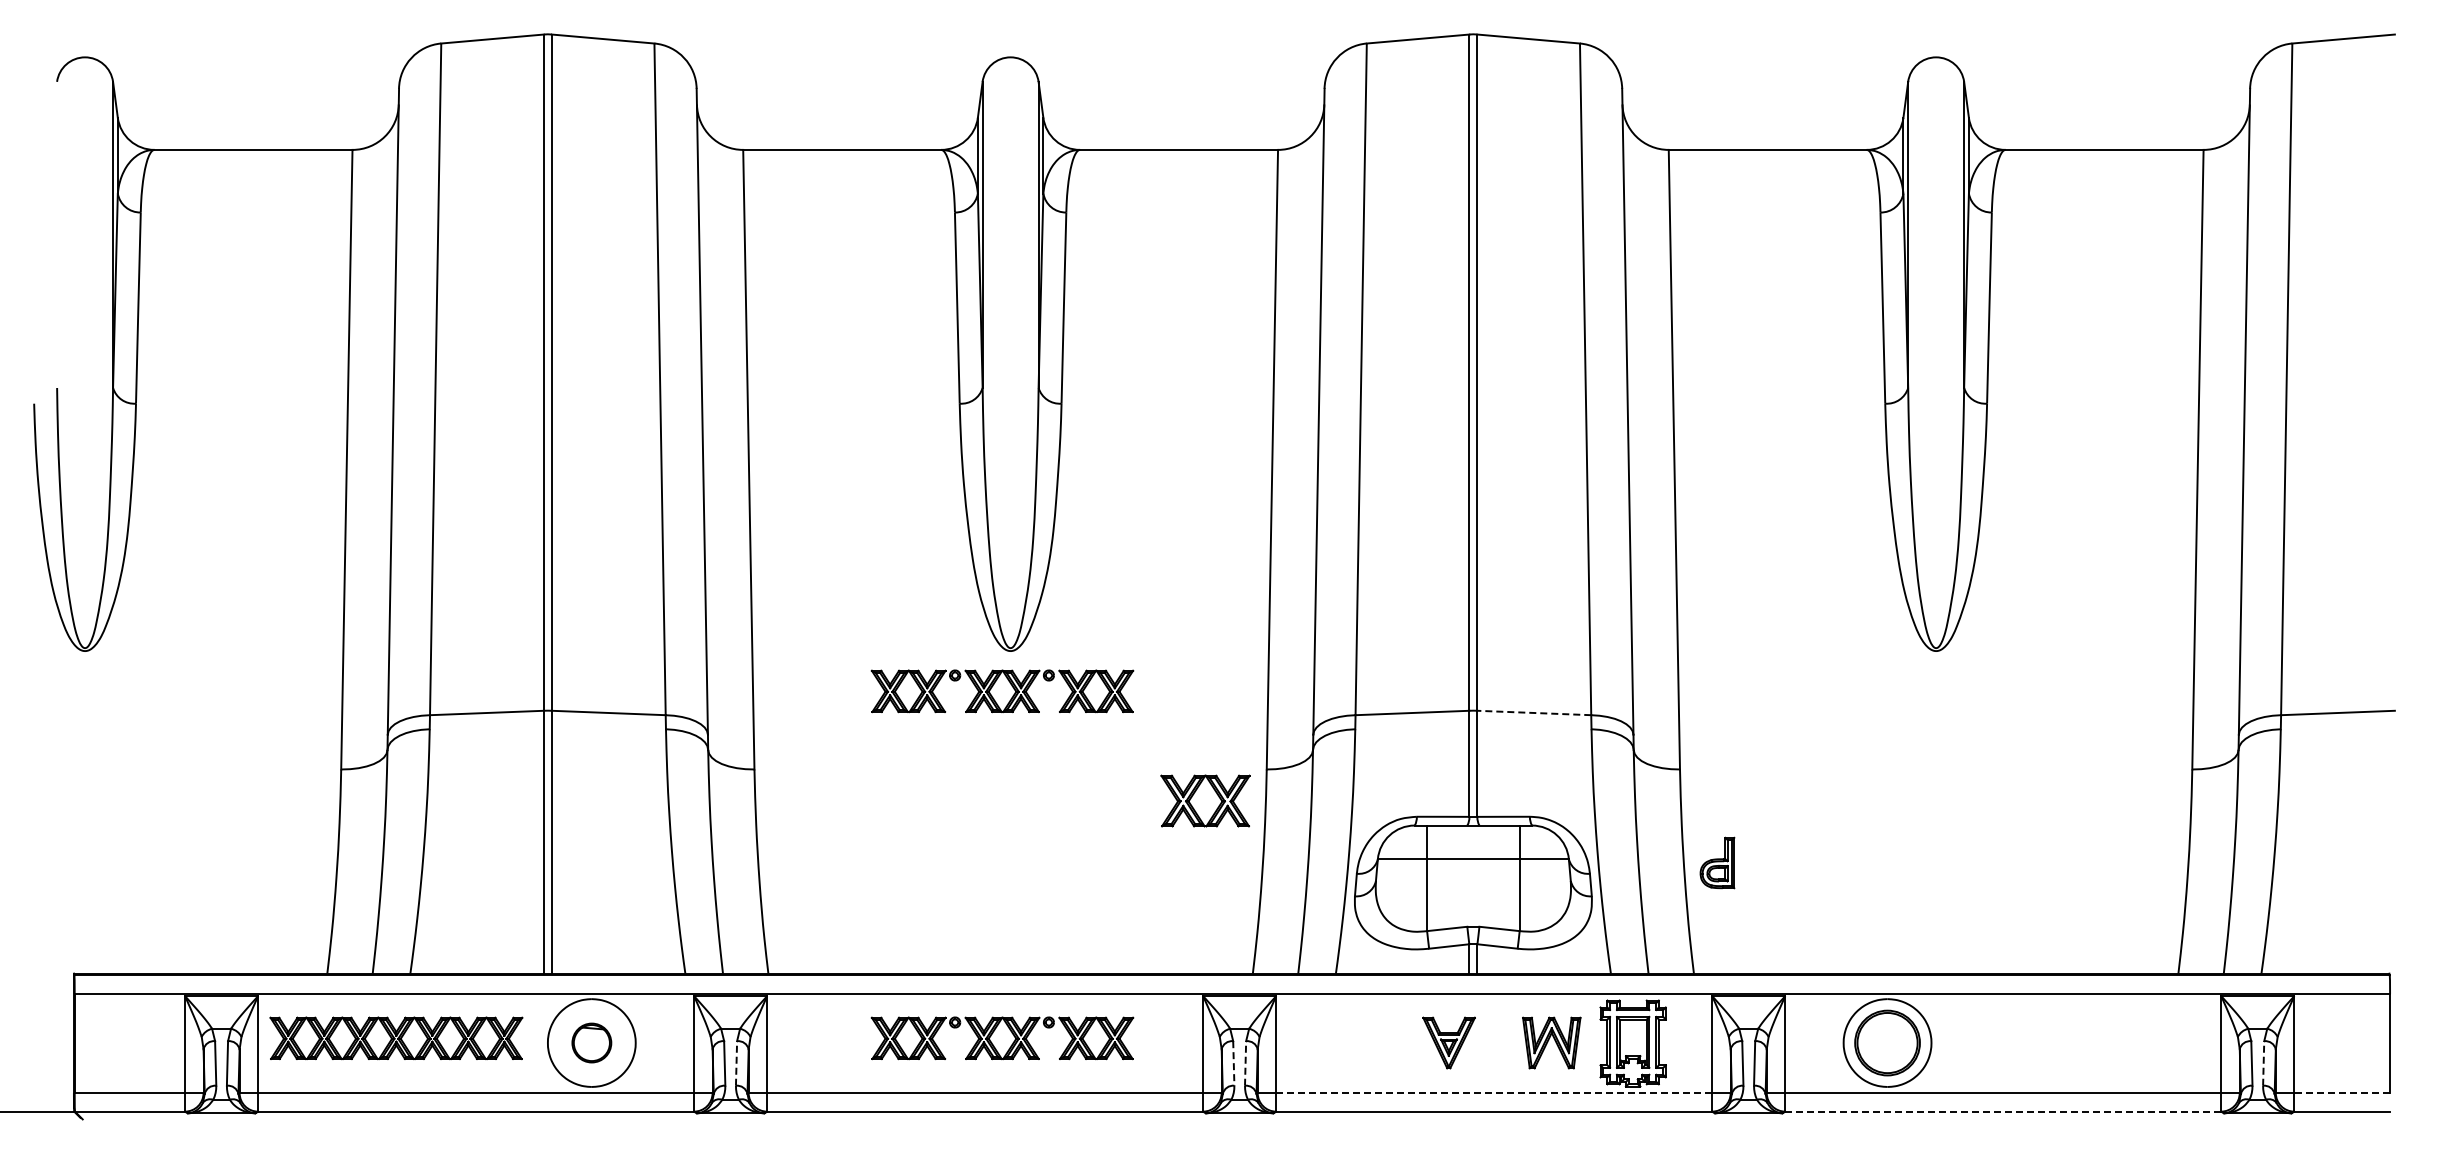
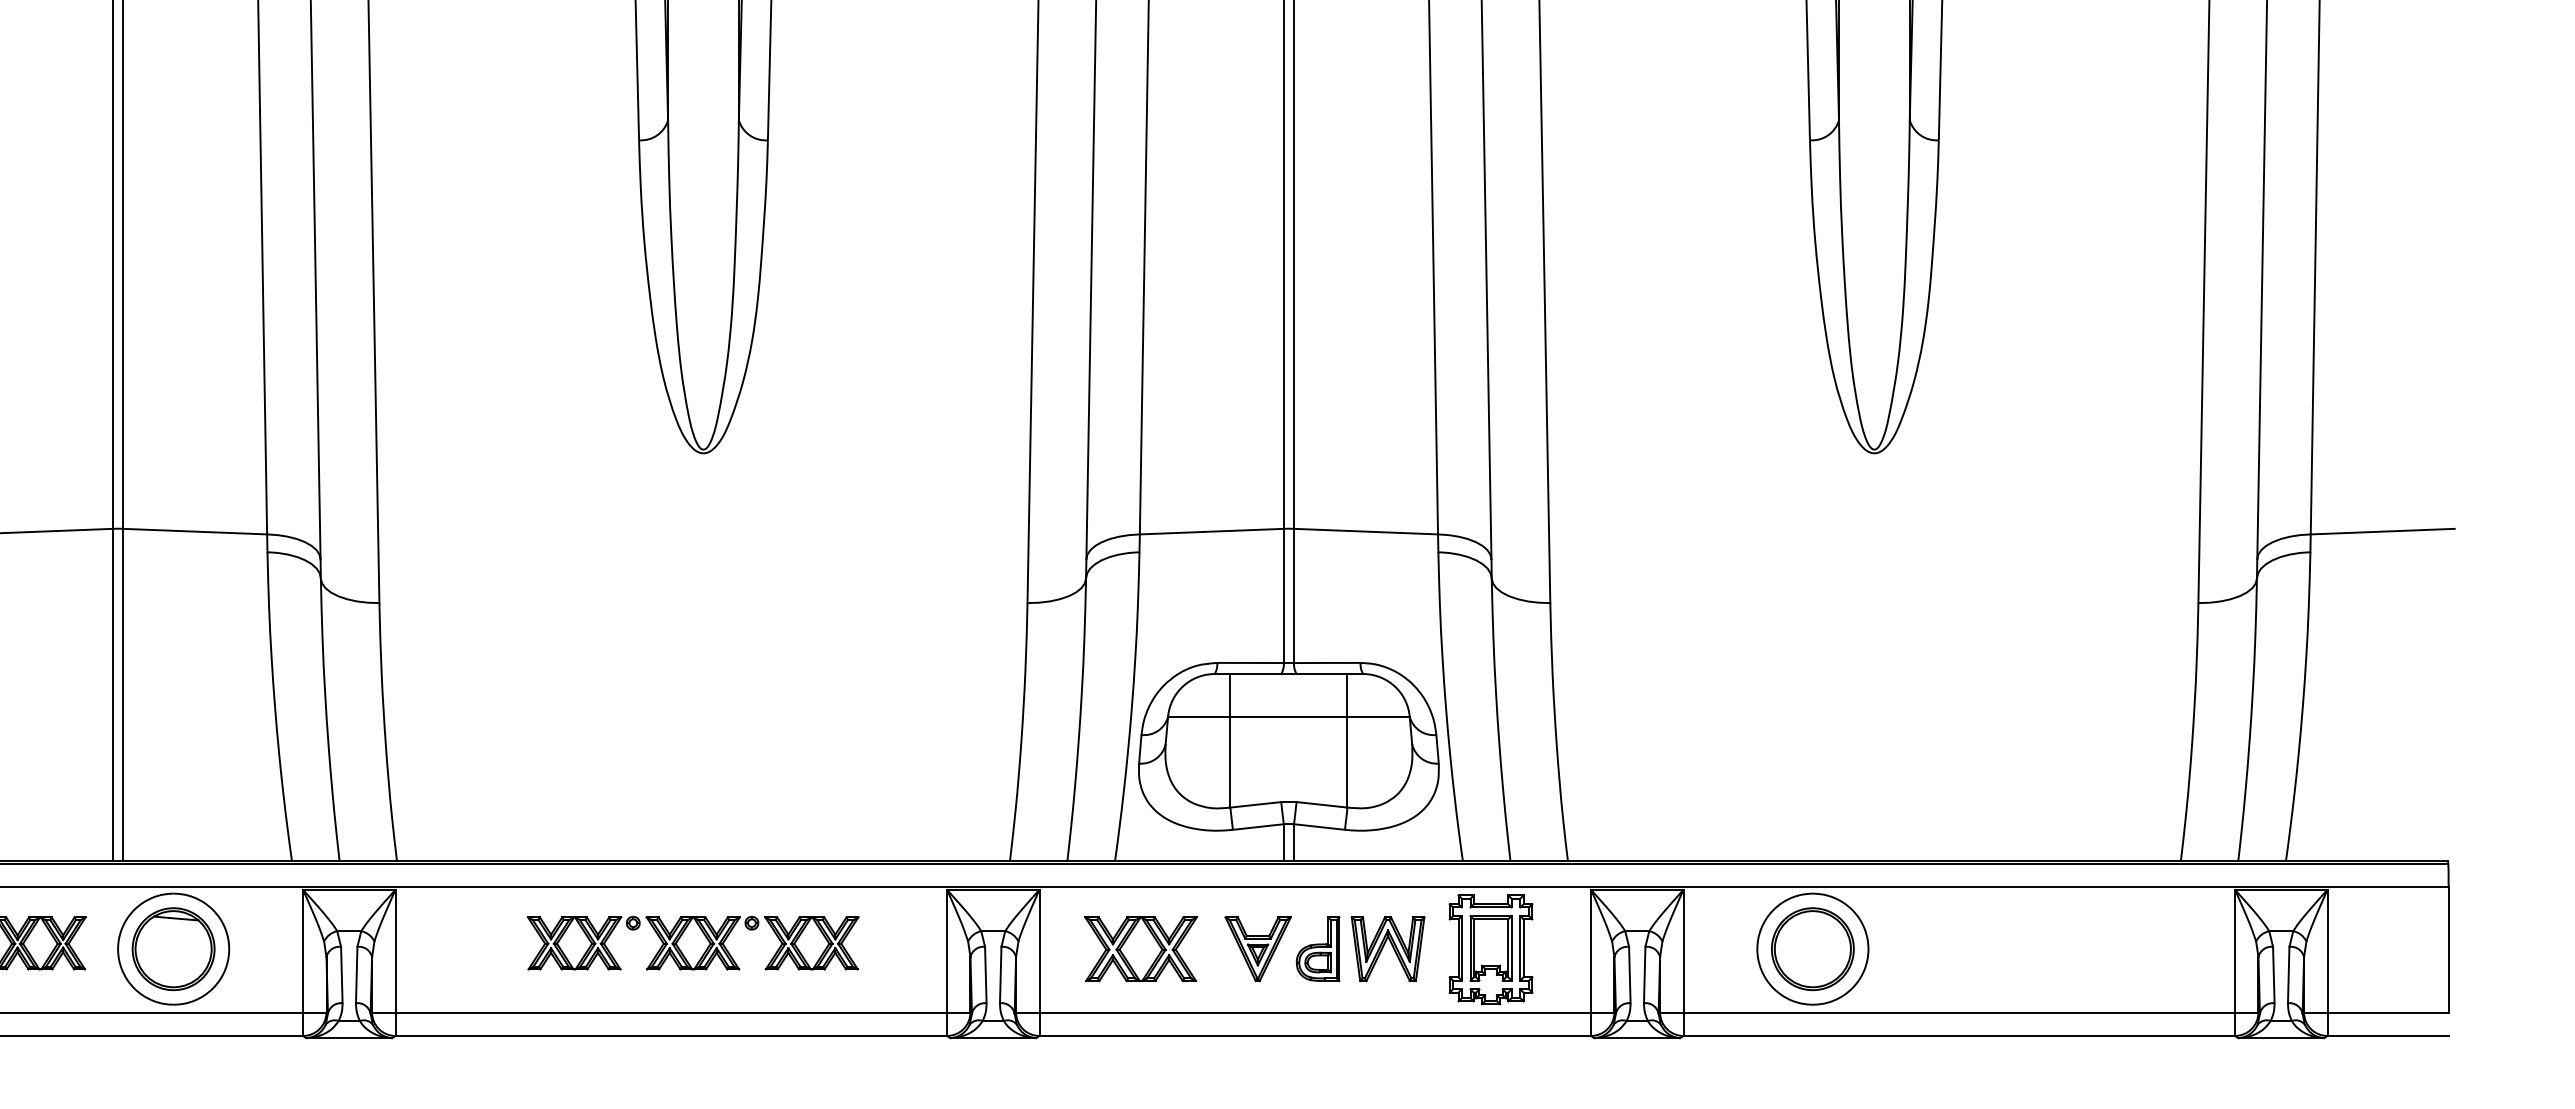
part: (1002, 691) -> (693, 504), removed
line: (1534, 712) -> (1366, 531), dashed -> solid
part: (1205, 800) -> (1141, 948), moved
part: (1717, 862) -> (1318, 948), moved
part: (591, 1042) -> (173, 948), size x1.67
line: (736, 1062) -> (356, 973), dashed -> solid
line: (1245, 1062) -> (1000, 973), dashed -> solid
line: (2263, 1062) -> (2288, 973), dashed -> solid
line: (1233, 1063) -> (985, 975), dashed -> solid
line: (1494, 1093) -> (1315, 1013), dashed -> solid
line: (2342, 1093) -> (2388, 1013), dashed -> solid
line: (2003, 1111) -> (1959, 1035), dashed -> solid

